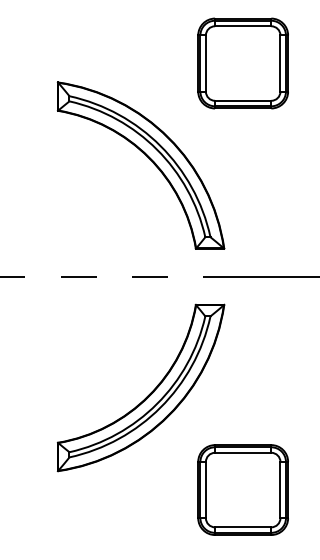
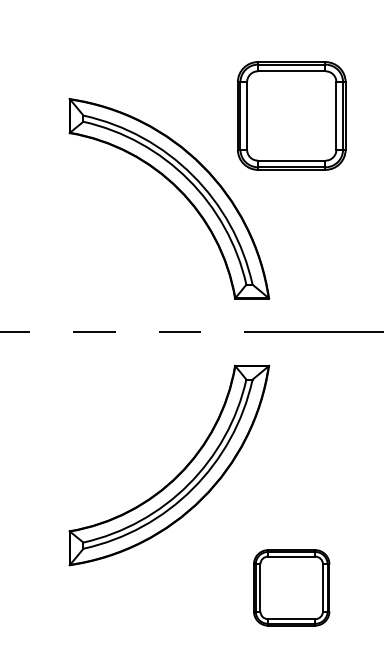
part: (242, 63) -> (290, 115), moved
part: (242, 489) -> (290, 587), size x0.7

